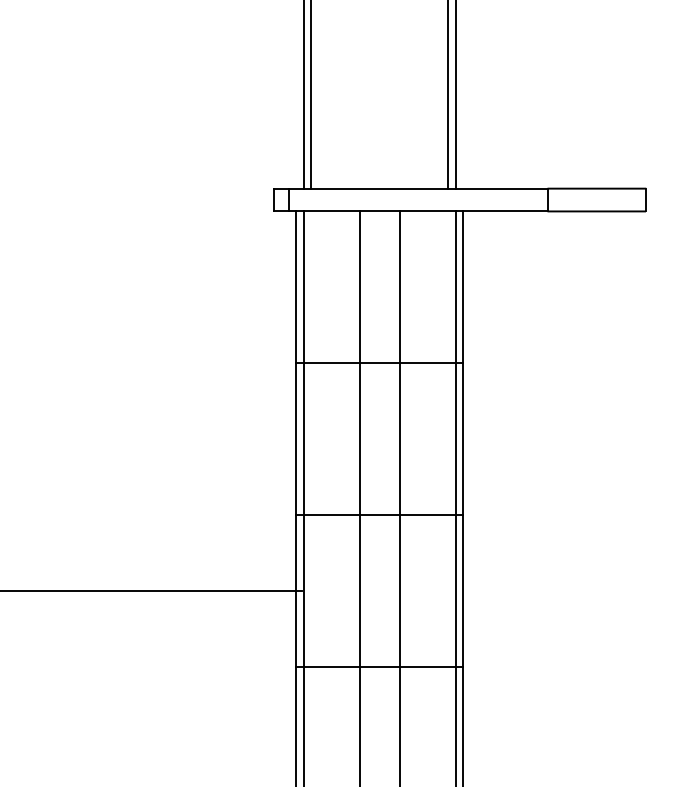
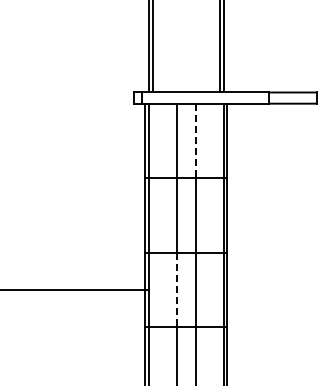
line: (398, 288) -> (195, 141), solid -> dashed
line: (359, 592) -> (176, 290), solid -> dashed

